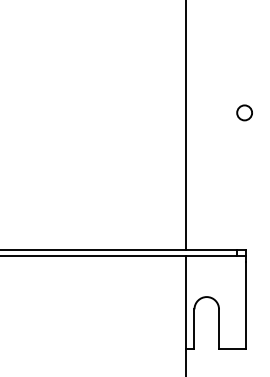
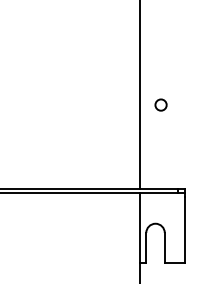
circle: (243, 112) -> (160, 104), moved

